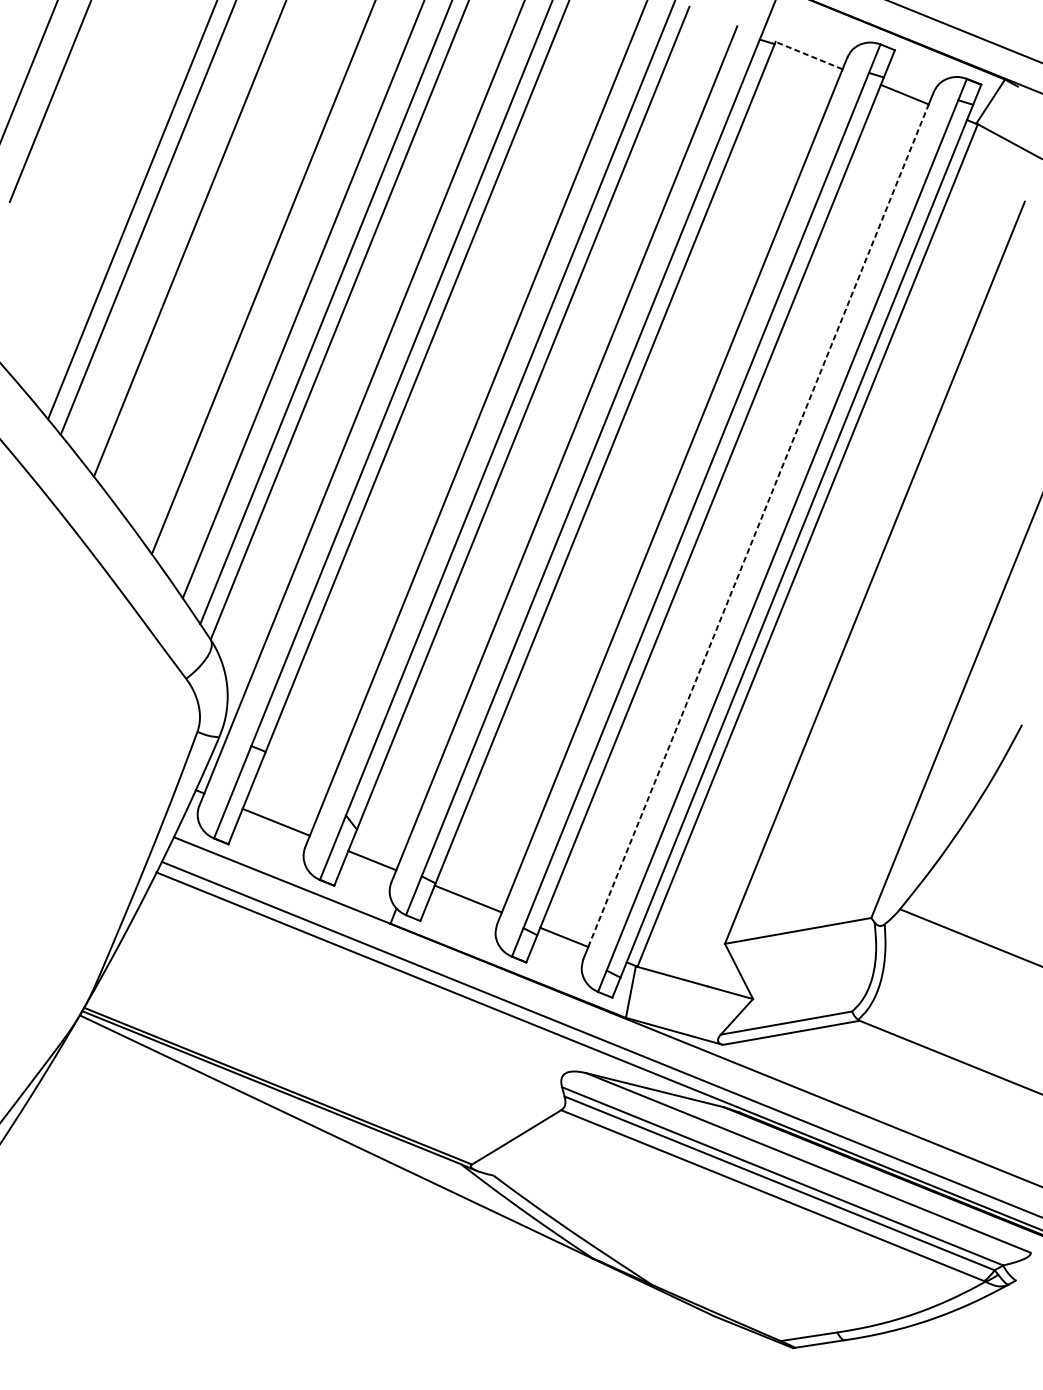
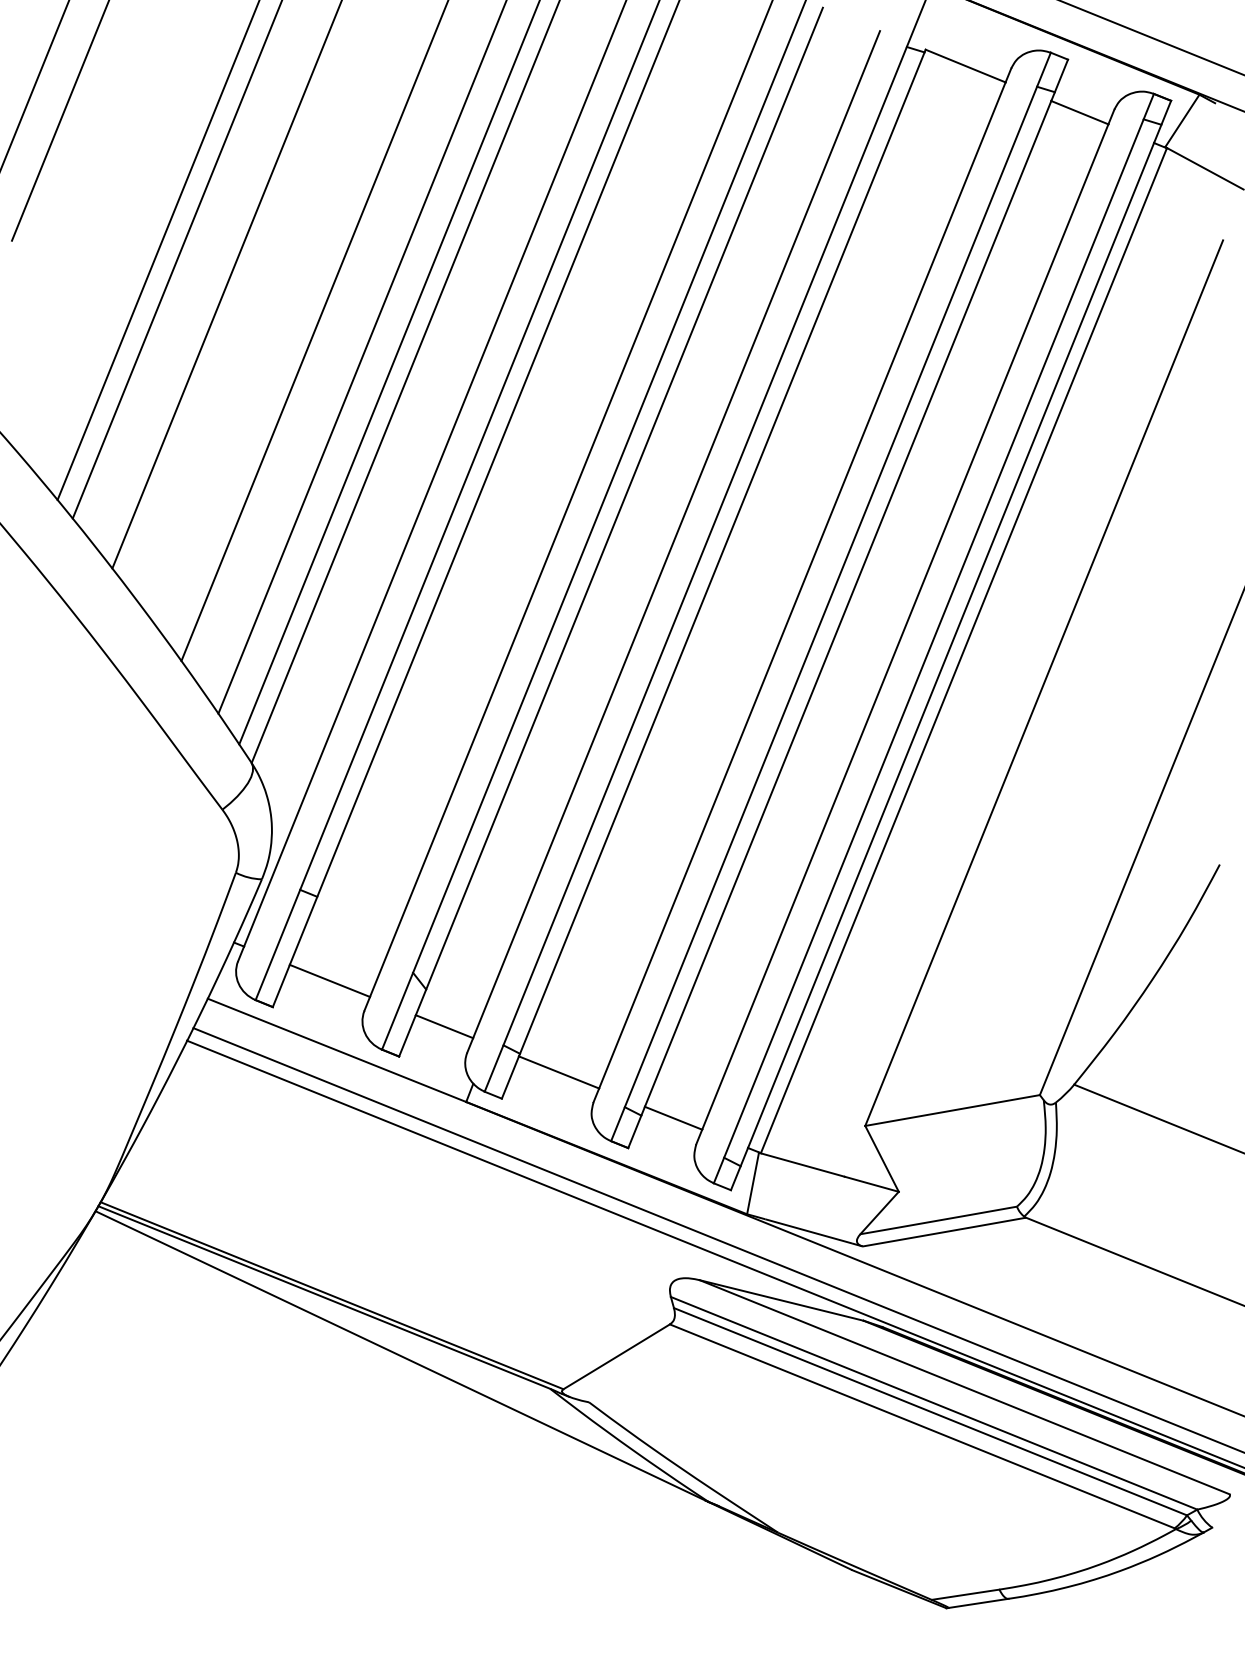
line: (808, 55) -> (965, 65), dashed -> solid
line: (758, 525) -> (905, 626), dashed -> solid

